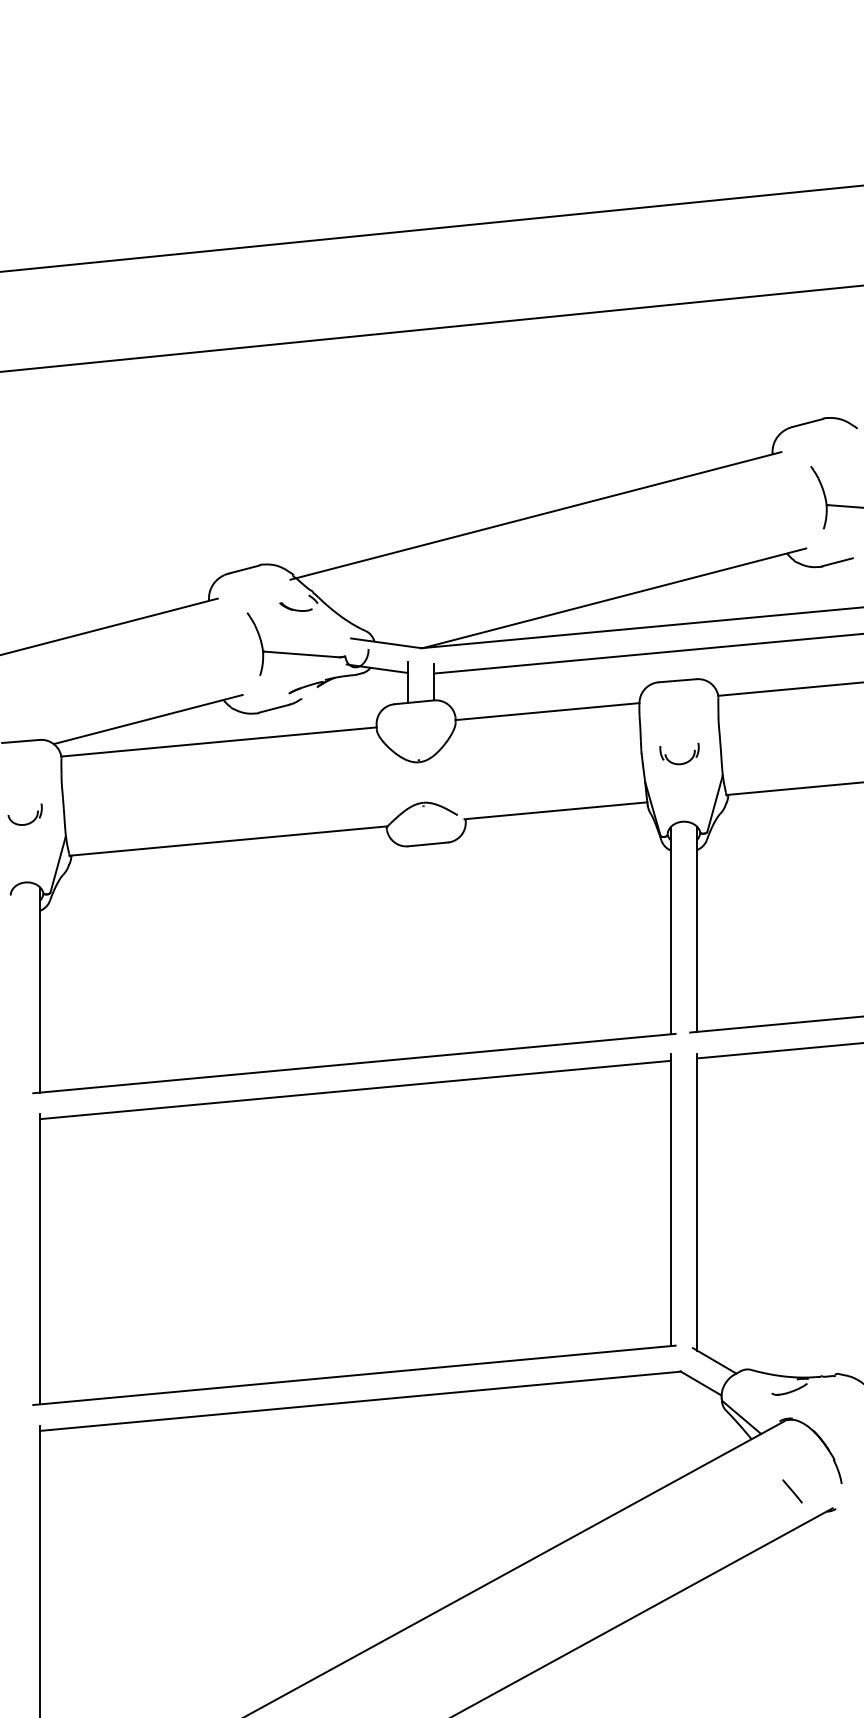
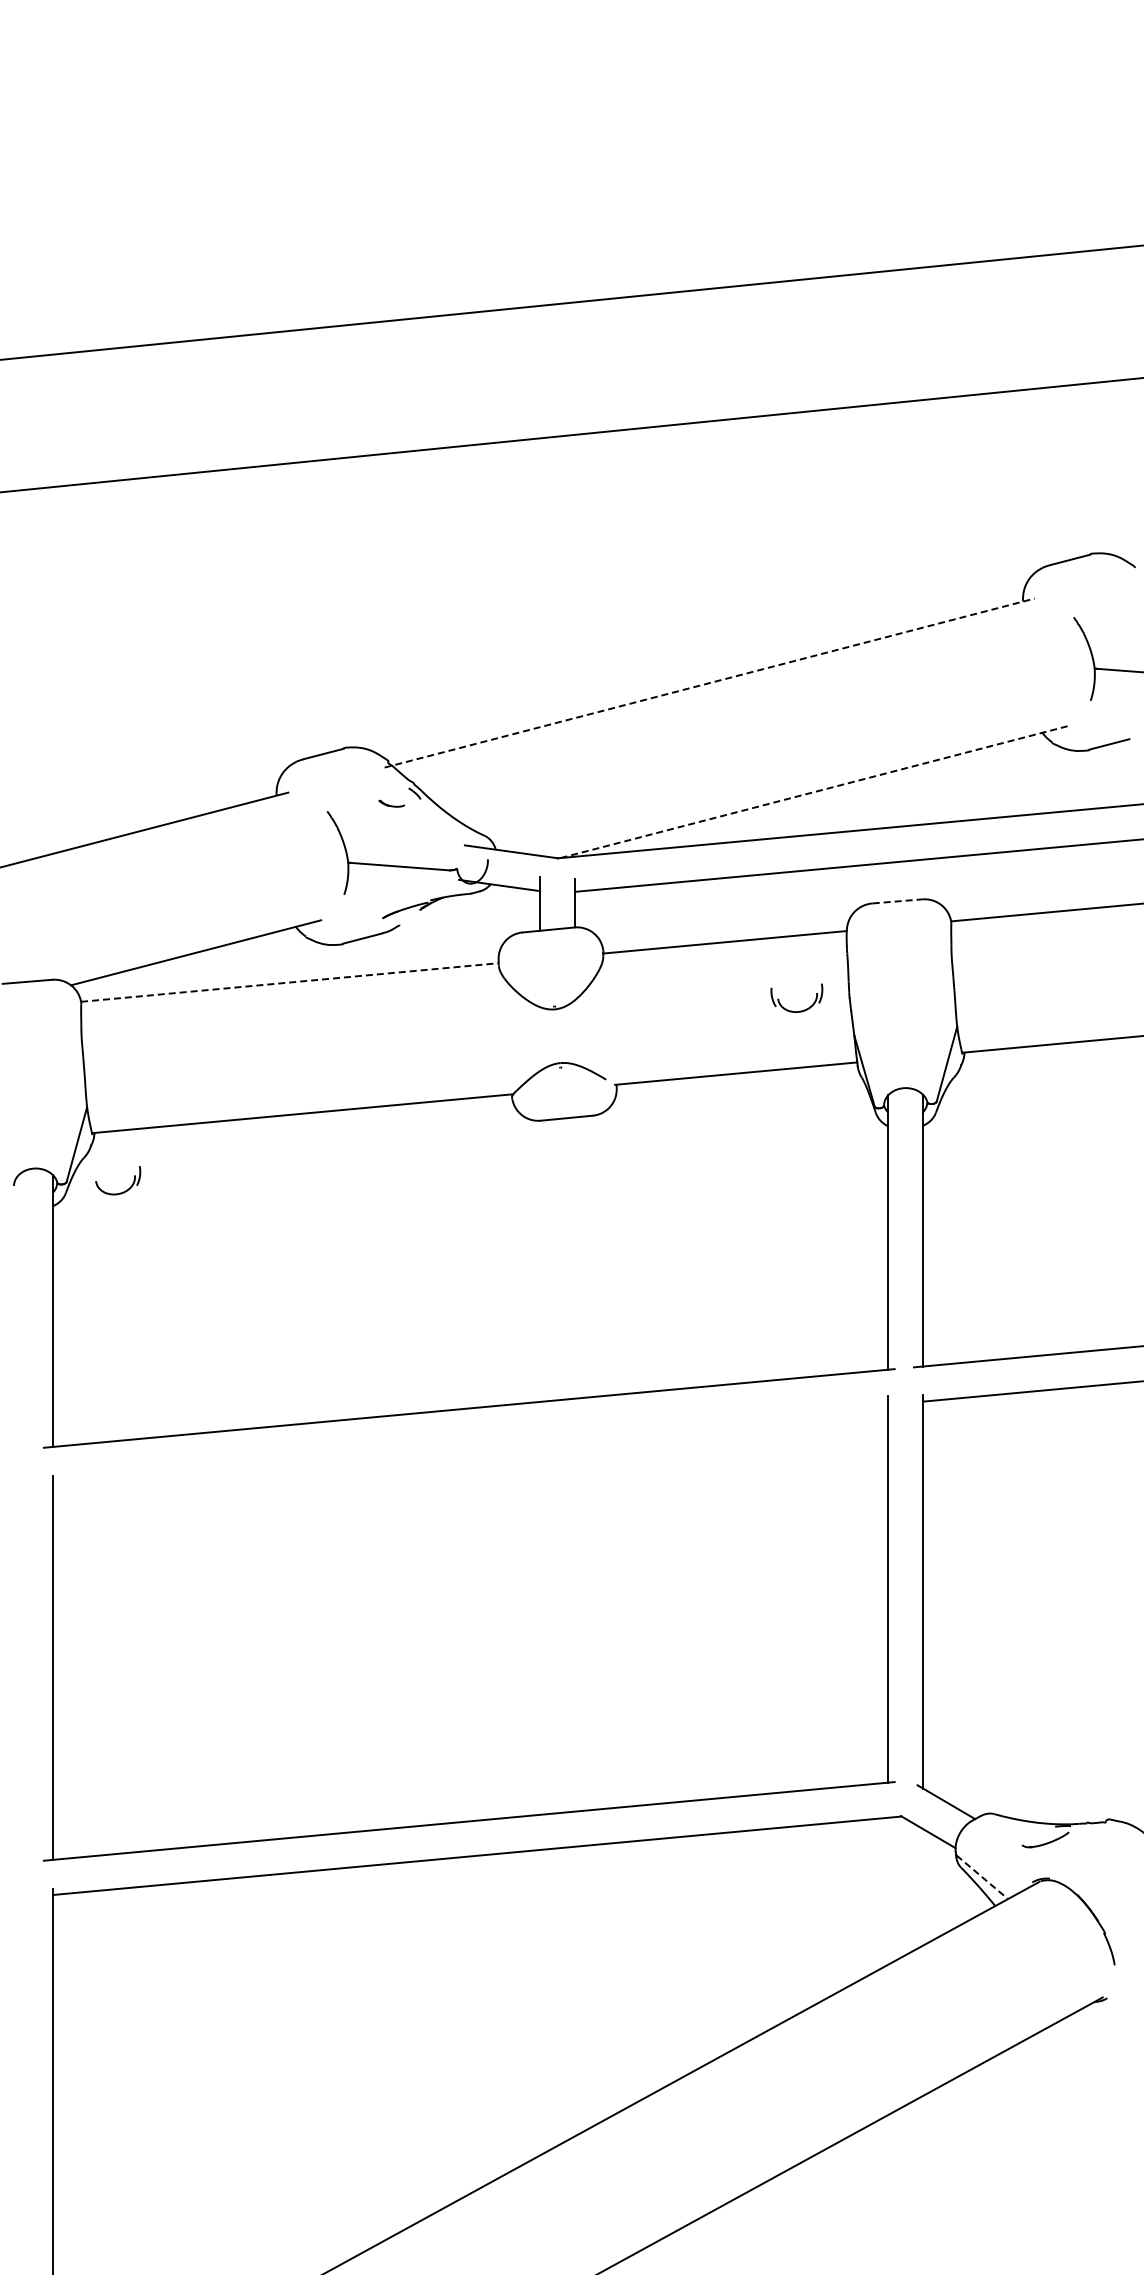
line: (535, 516) -> (709, 683), solid -> dashed
line: (615, 598) -> (814, 792), solid -> dashed
part: (295, 606) -> (391, 803), size x0.6
line: (677, 680) -> (897, 901), solid -> dashed
line: (218, 741) -> (289, 982), solid -> dashed
part: (681, 763) -> (799, 1010), moved
part: (31, 821) -> (126, 1189), moved
line: (355, 1090) -> (470, 1443), removed
line: (741, 1417) -> (982, 1877), solid -> dashed
line: (791, 1490) -> (1048, 1974), removed

